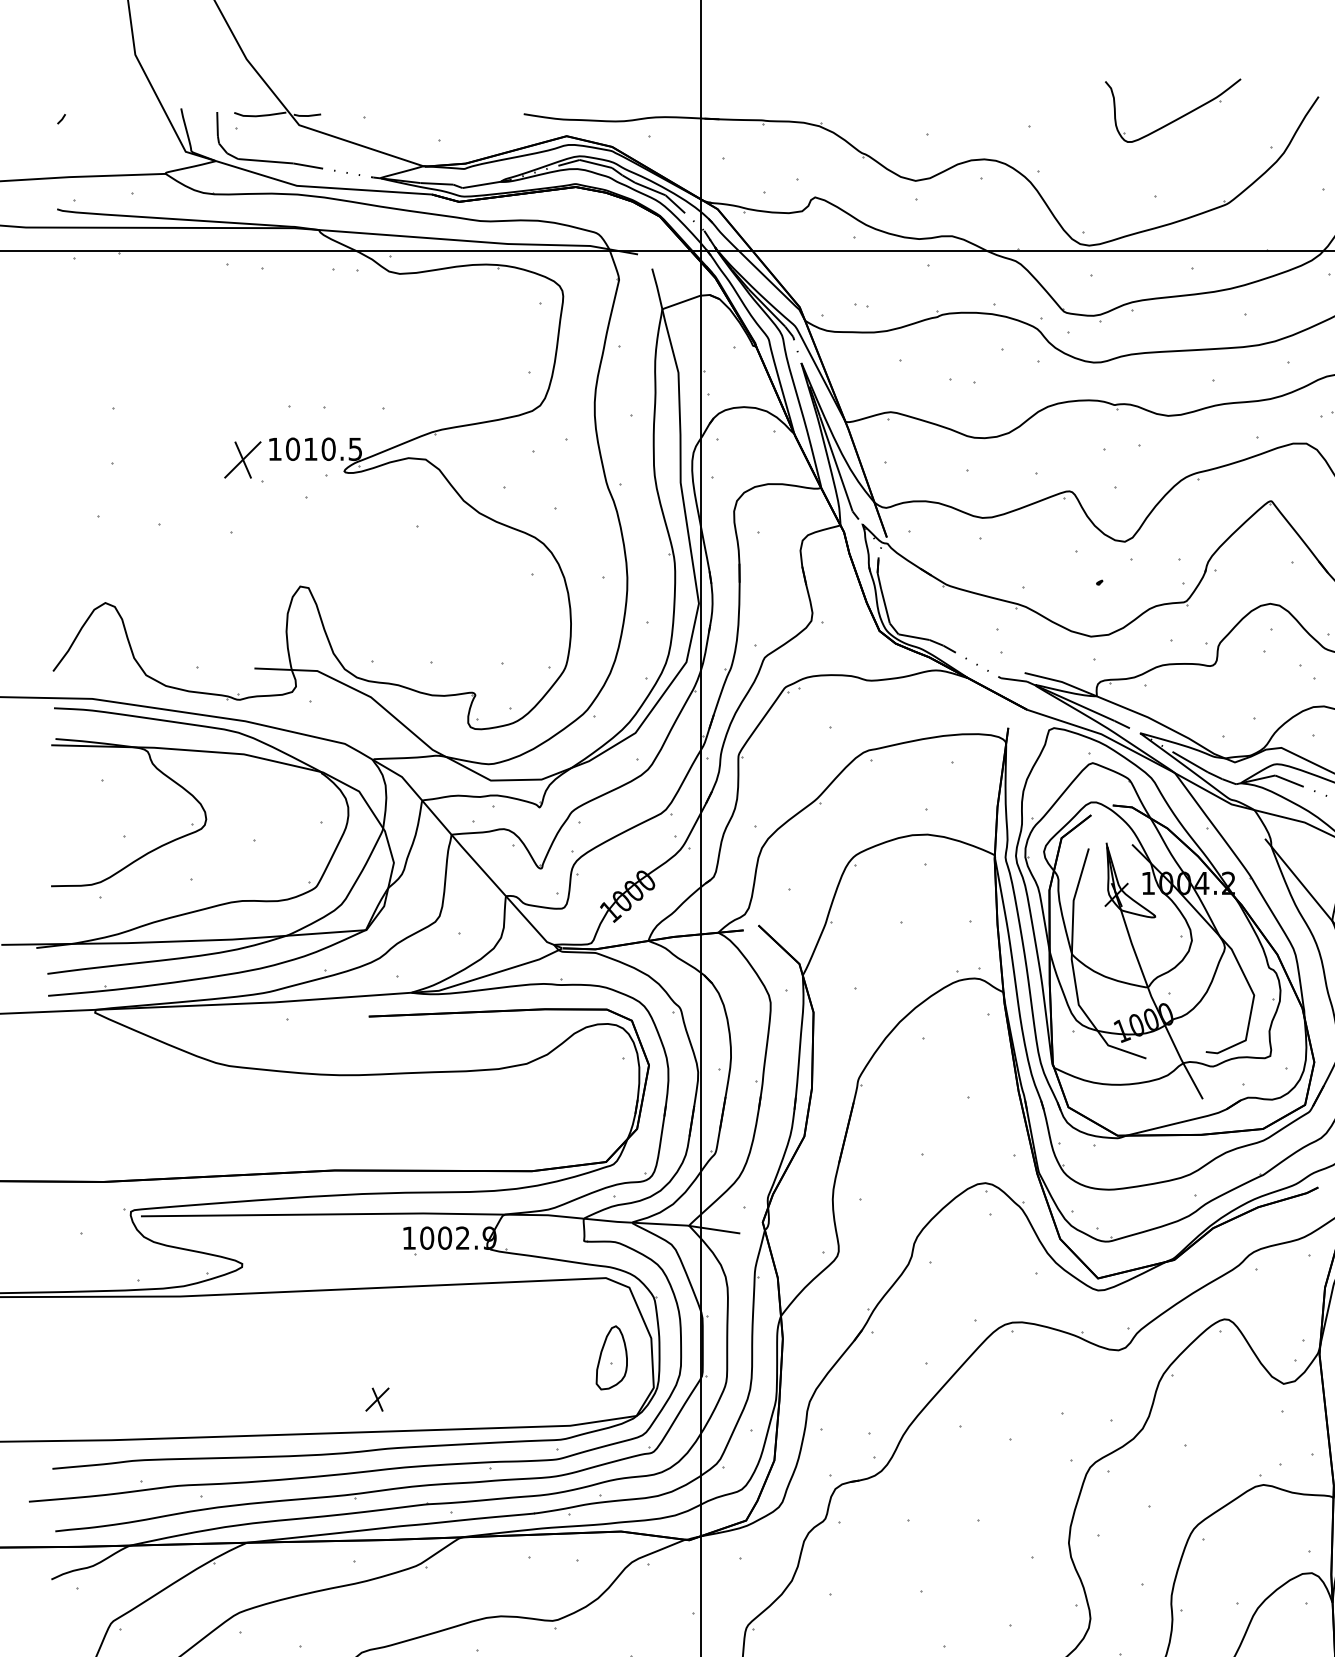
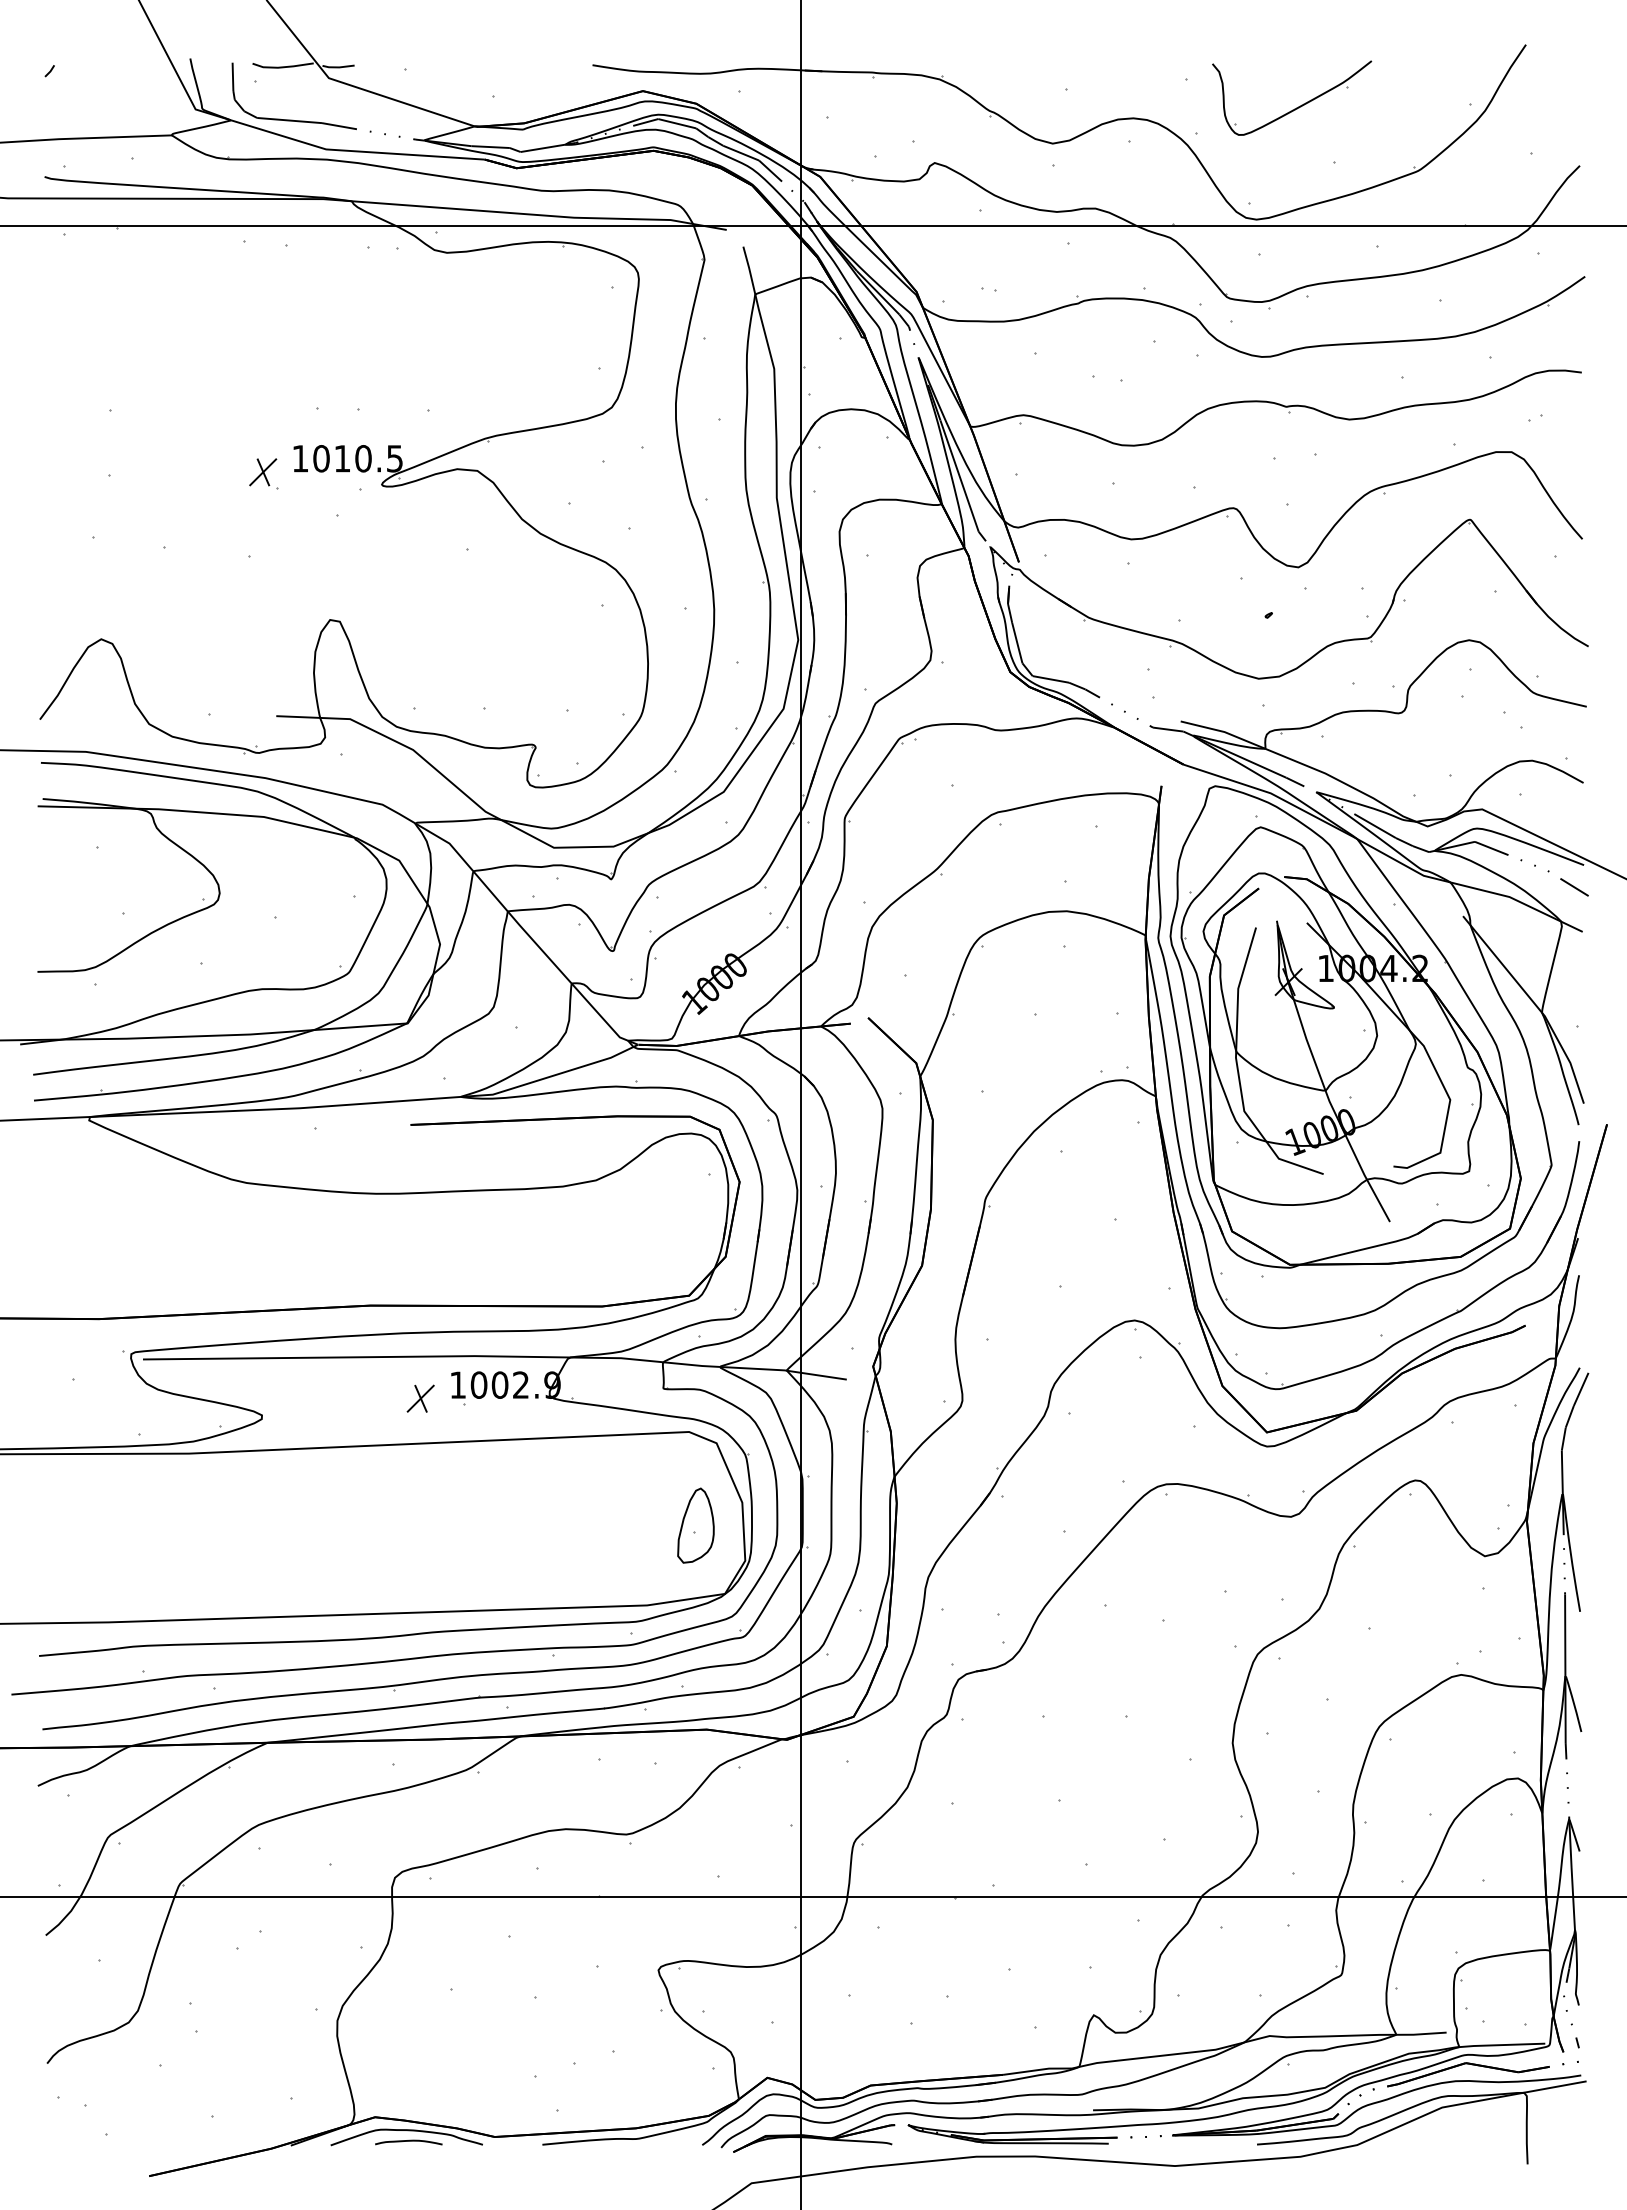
part: (1176, 118) -> (1296, 107), moved
part: (243, 461) -> (263, 473), size x0.62
part: (377, 1399) -> (420, 1398), moved

